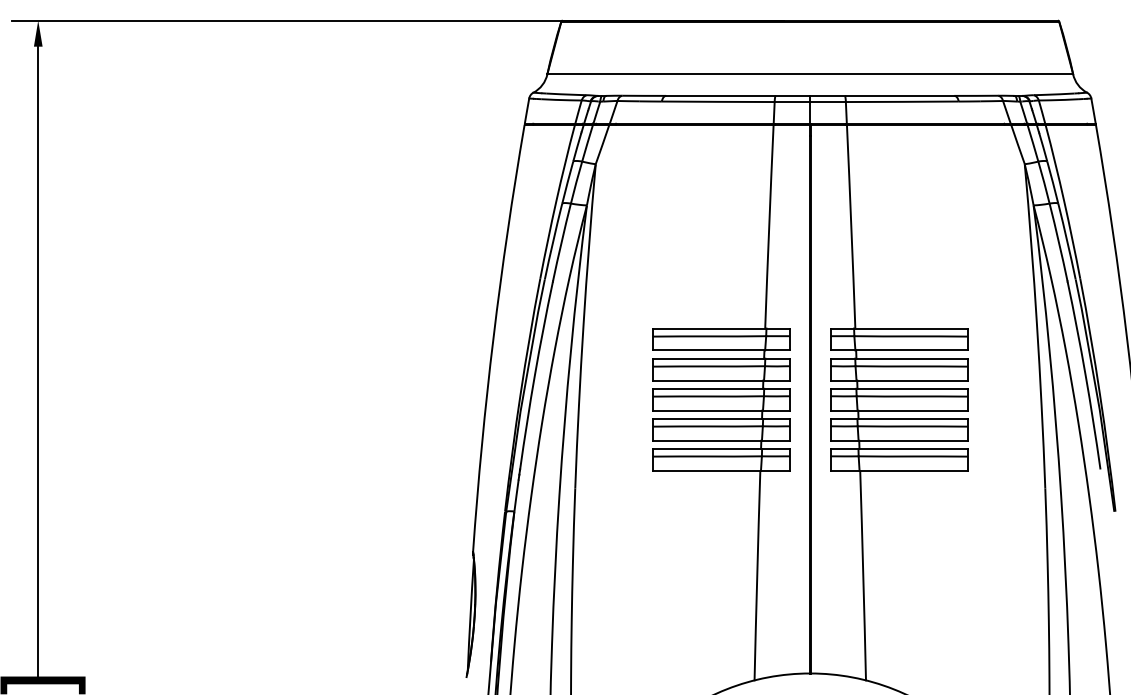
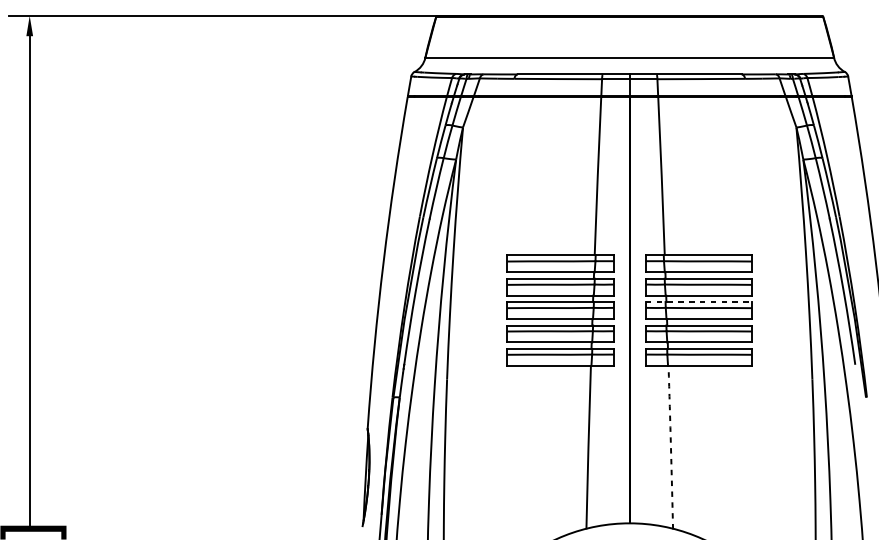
line: (899, 388) -> (699, 301), solid -> dashed
arc: (863, 576) -> (671, 447), solid -> dashed

